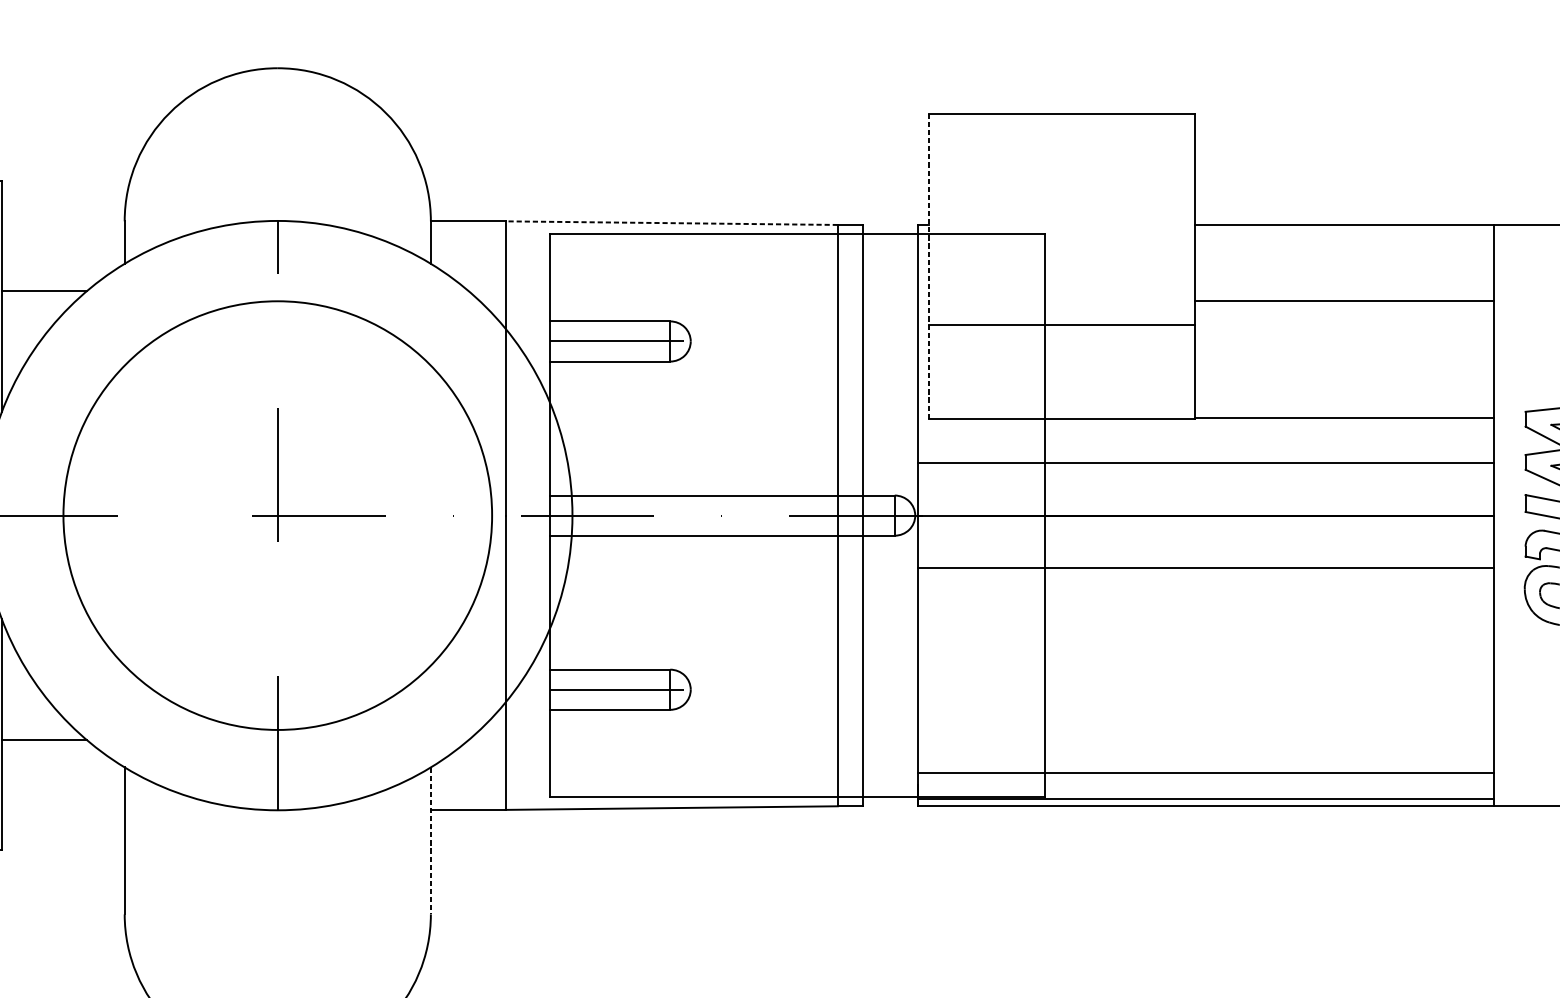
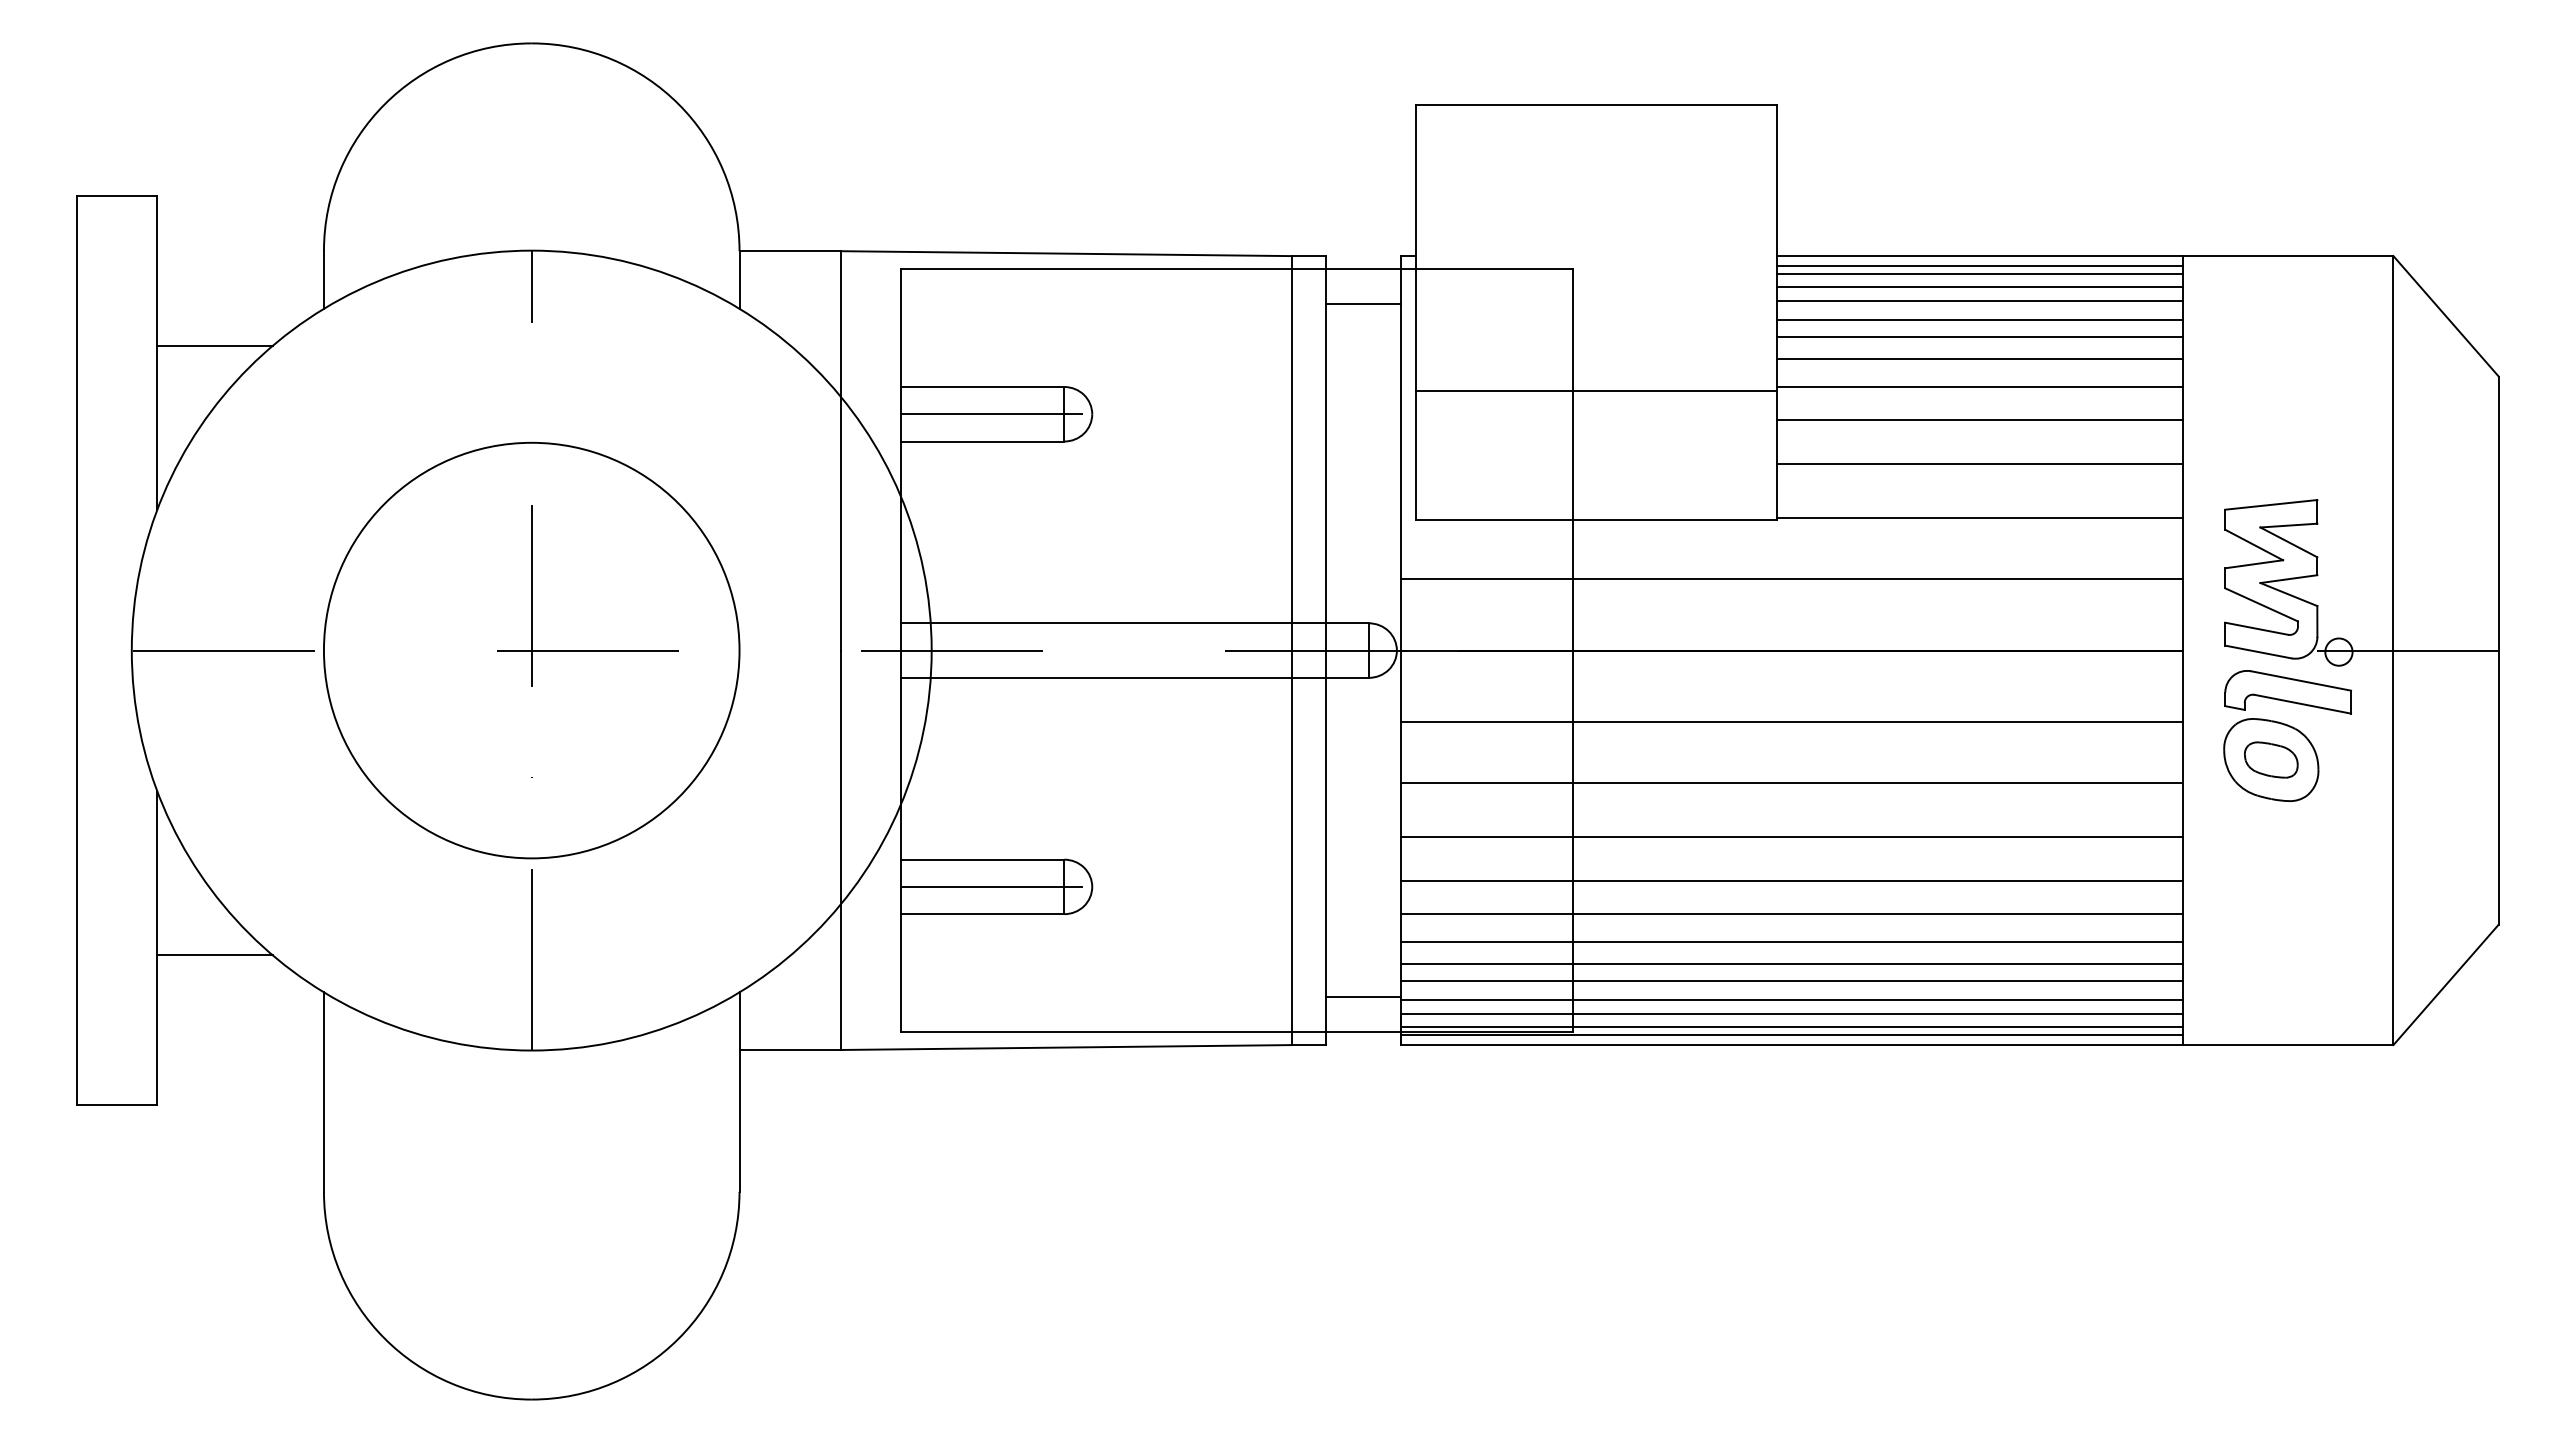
line: (671, 223) -> (1066, 253), dashed -> solid
line: (1344, 232) -> (1979, 266), added
line: (1344, 238) -> (1979, 274), added
line: (1344, 248) -> (1979, 287), added
line: (1344, 257) -> (1979, 300), added
line: (890, 260) -> (1363, 304), added
line: (929, 266) -> (1416, 312), dashed -> solid
line: (1344, 271) -> (1979, 319), added
line: (1344, 284) -> (1979, 337), added
line: (1344, 321) -> (1979, 386), added
line: (1344, 346) -> (1979, 420), added
line: (1344, 378) -> (1979, 464), added
circle: (277, 515) -> (531, 650), size x0.71
line: (1205, 613) -> (1791, 783), added
line: (1205, 653) -> (1791, 837), added
line: (1205, 685) -> (1791, 880), added
line: (1205, 710) -> (1791, 914), added
line: (1205, 730) -> (1791, 942), added
line: (1205, 746) -> (1791, 963), added
line: (1205, 759) -> (1791, 981), added
line: (890, 771) -> (1363, 997), added
line: (1205, 783) -> (1791, 1014), added
line: (1205, 792) -> (1791, 1026), added
line: (430, 841) -> (739, 1092), dashed -> solid

